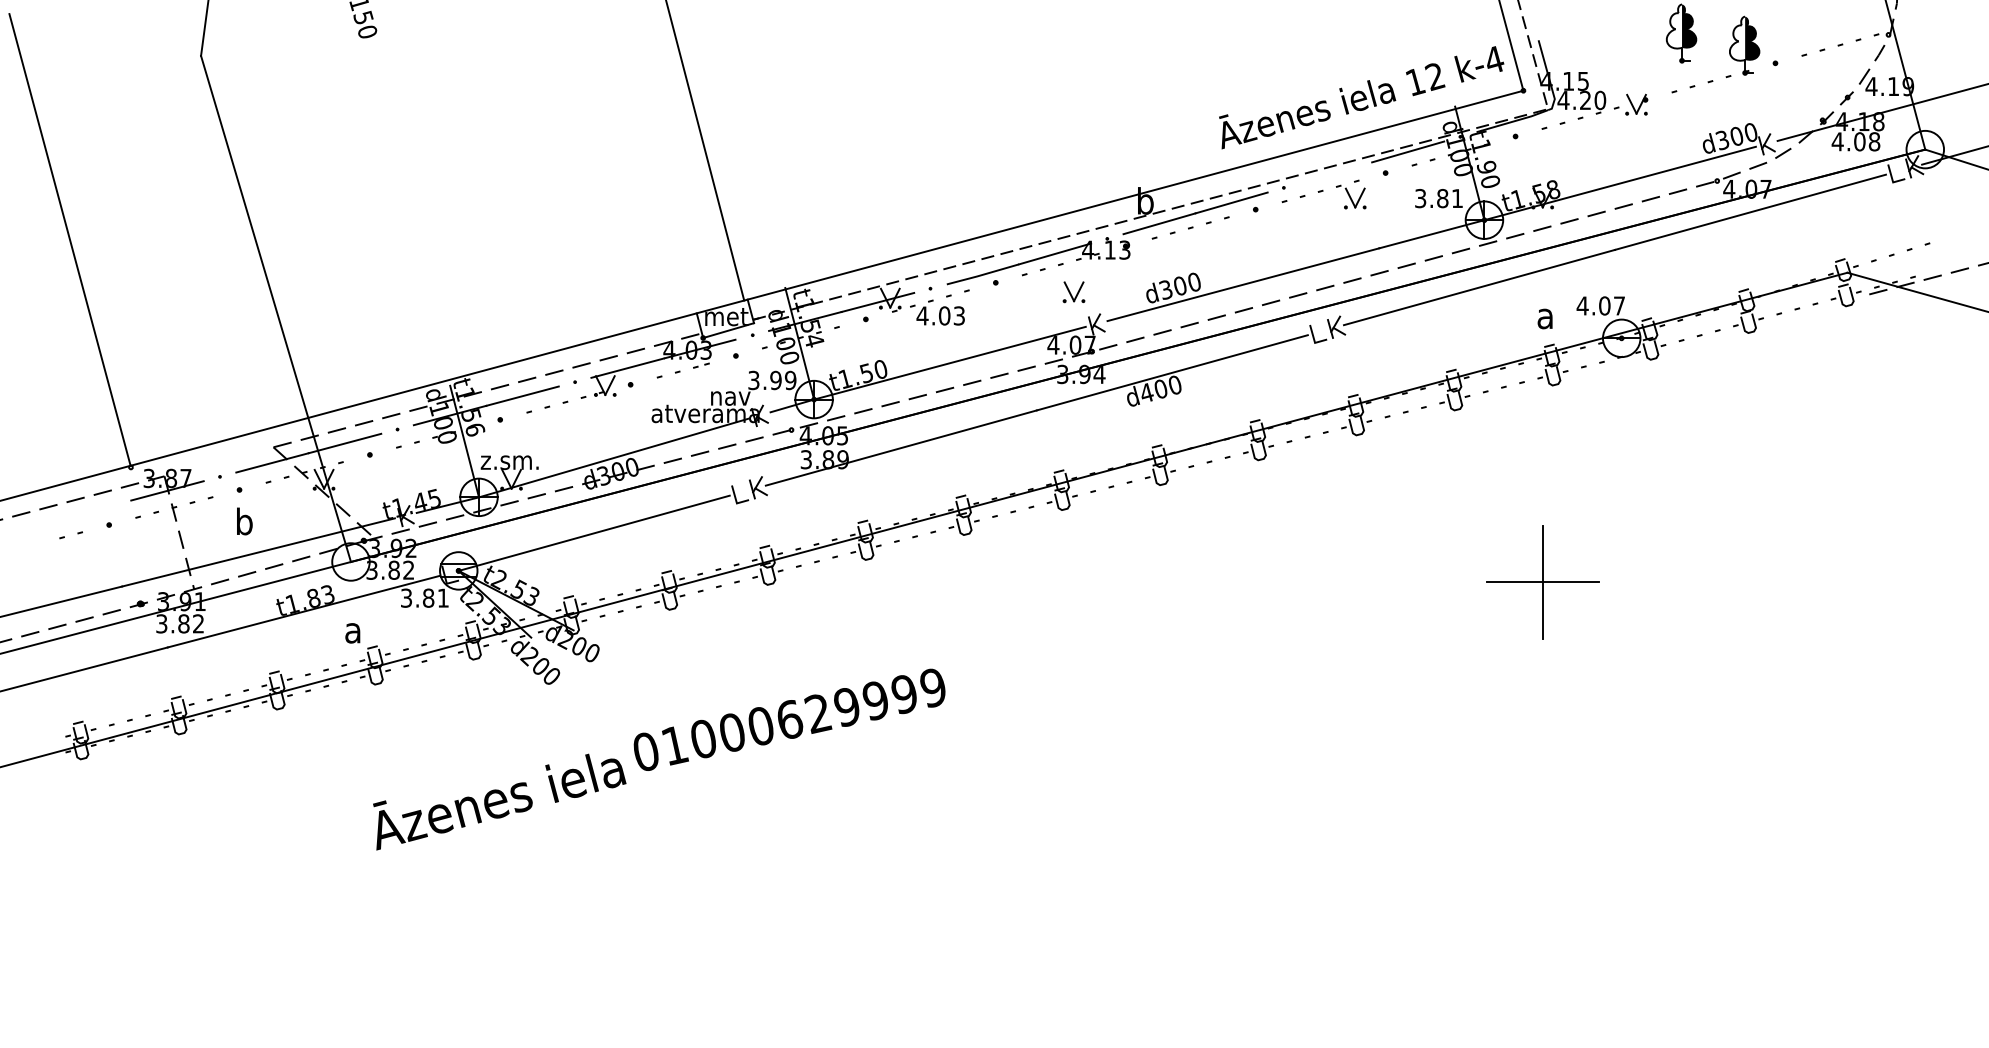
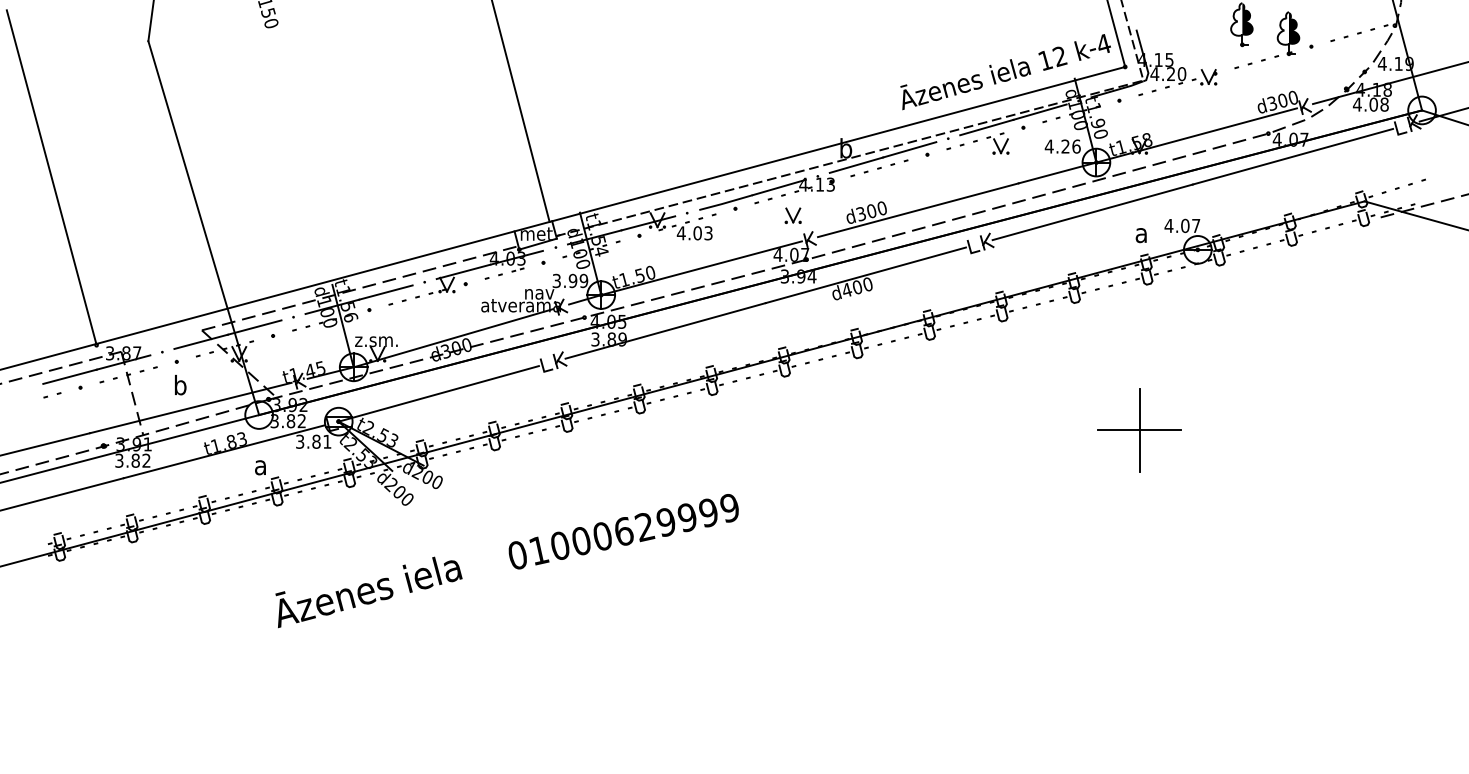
line: (1336, 172) -> (987, 127), added
text: (1438, 198) -> (1062, 146), 3.81 -> 4.26
line: (94, 509) -> (69, 376), added
text: (789, 719) -> (623, 531), moved

